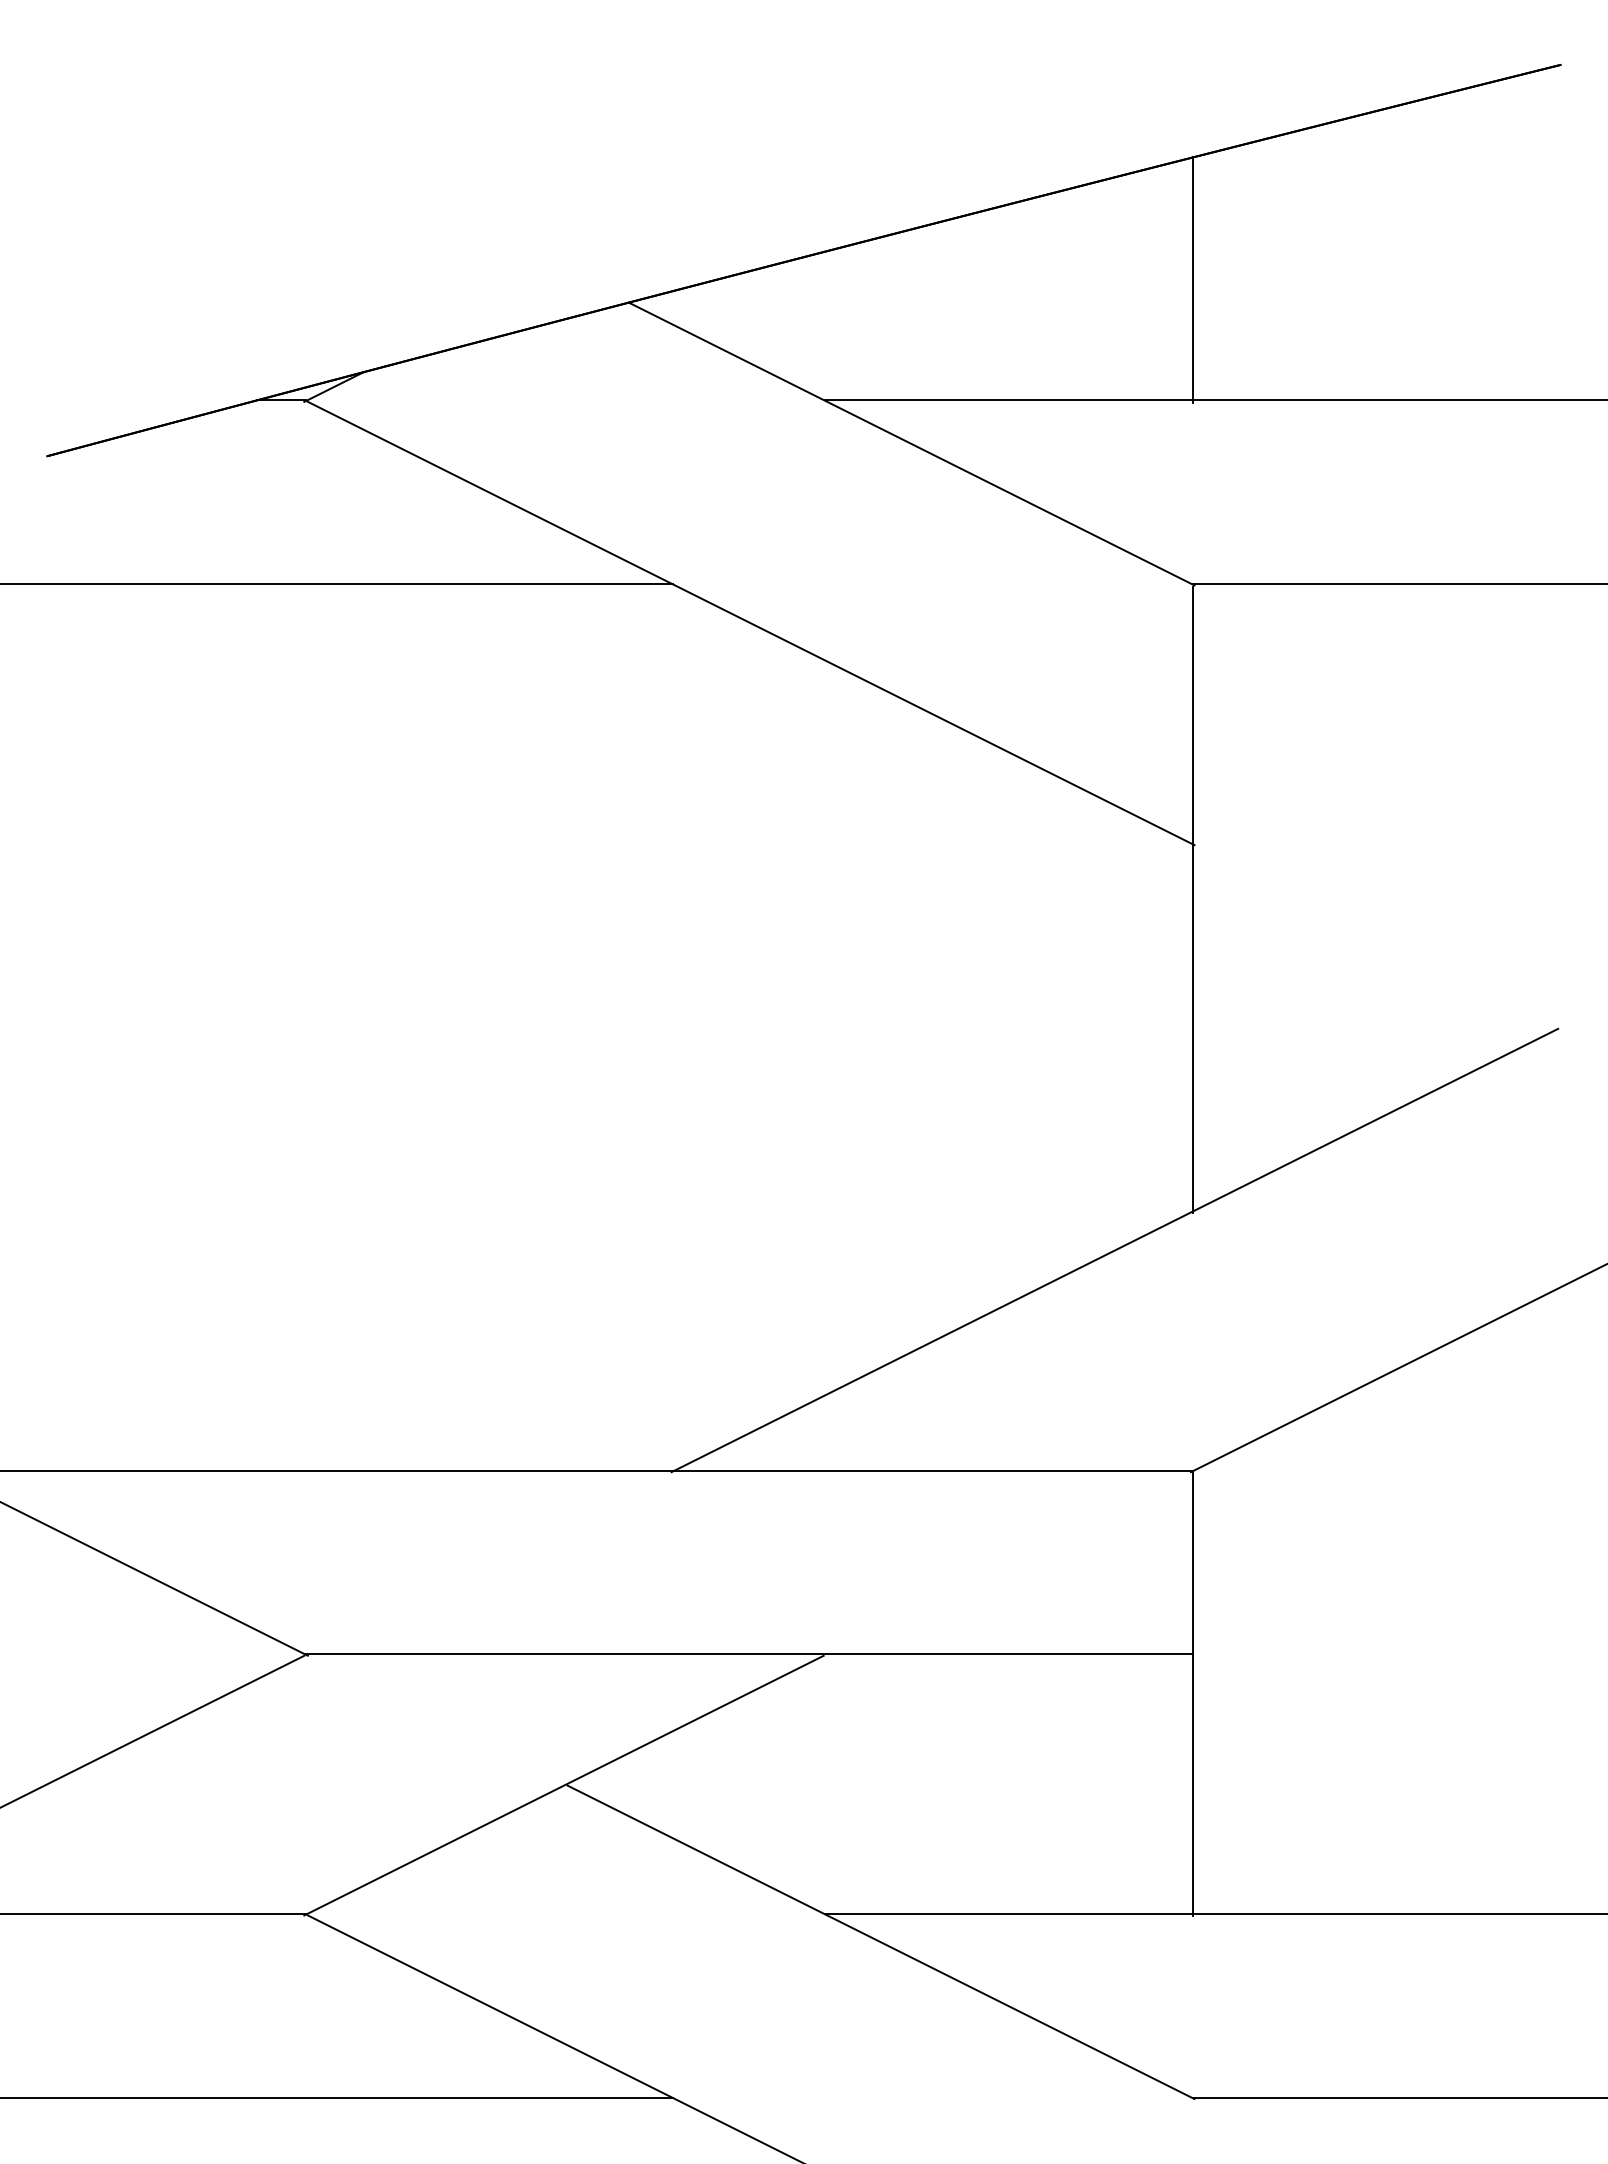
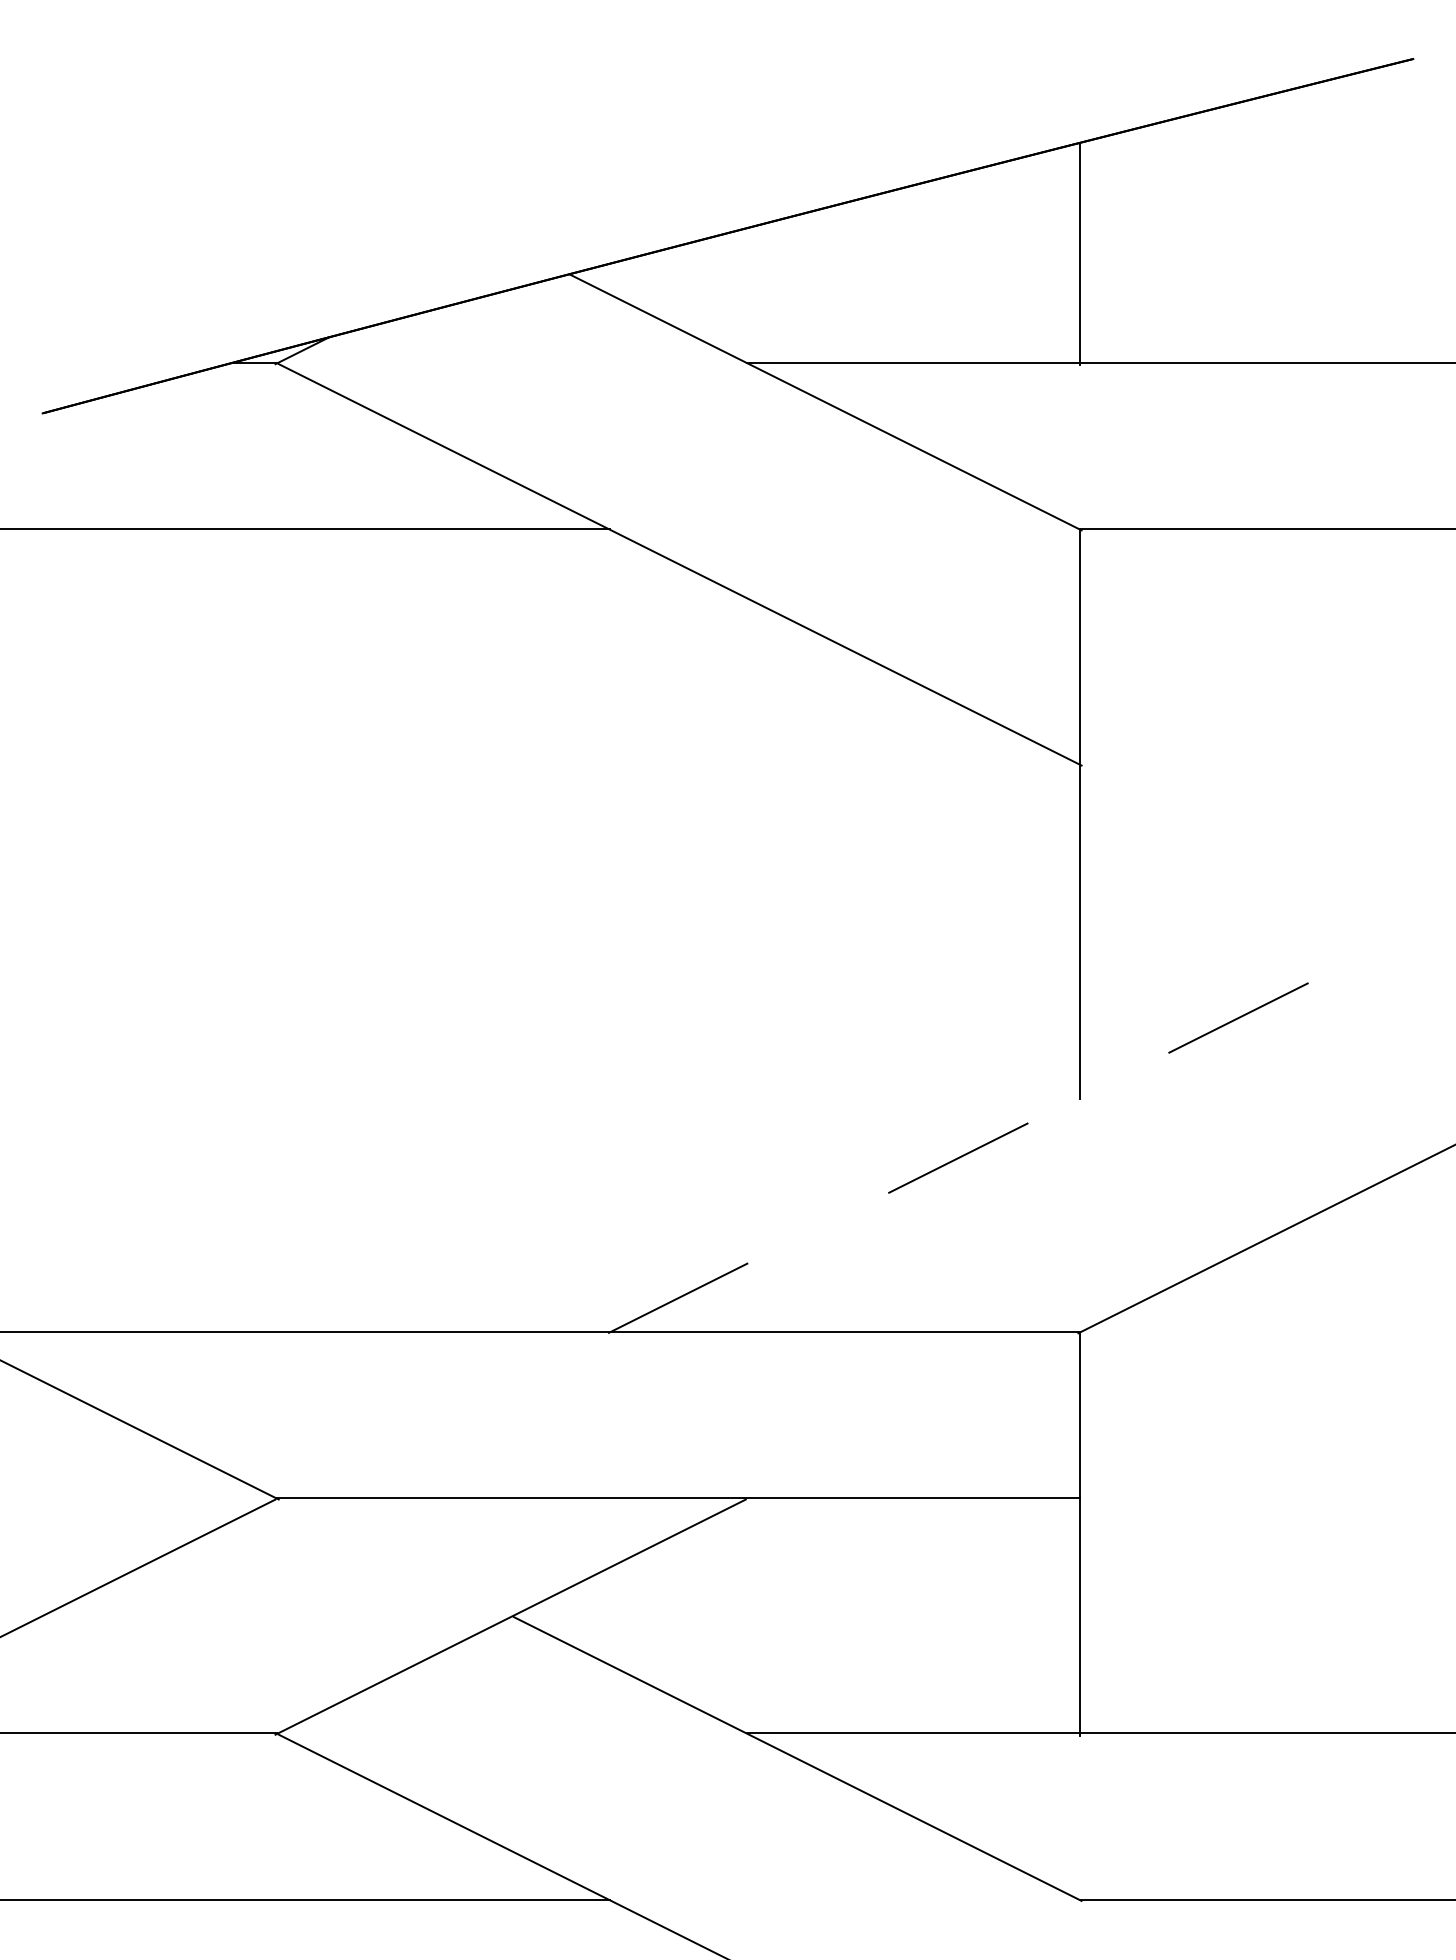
line: (1114, 1250) -> (1009, 1132), solid -> dashed

